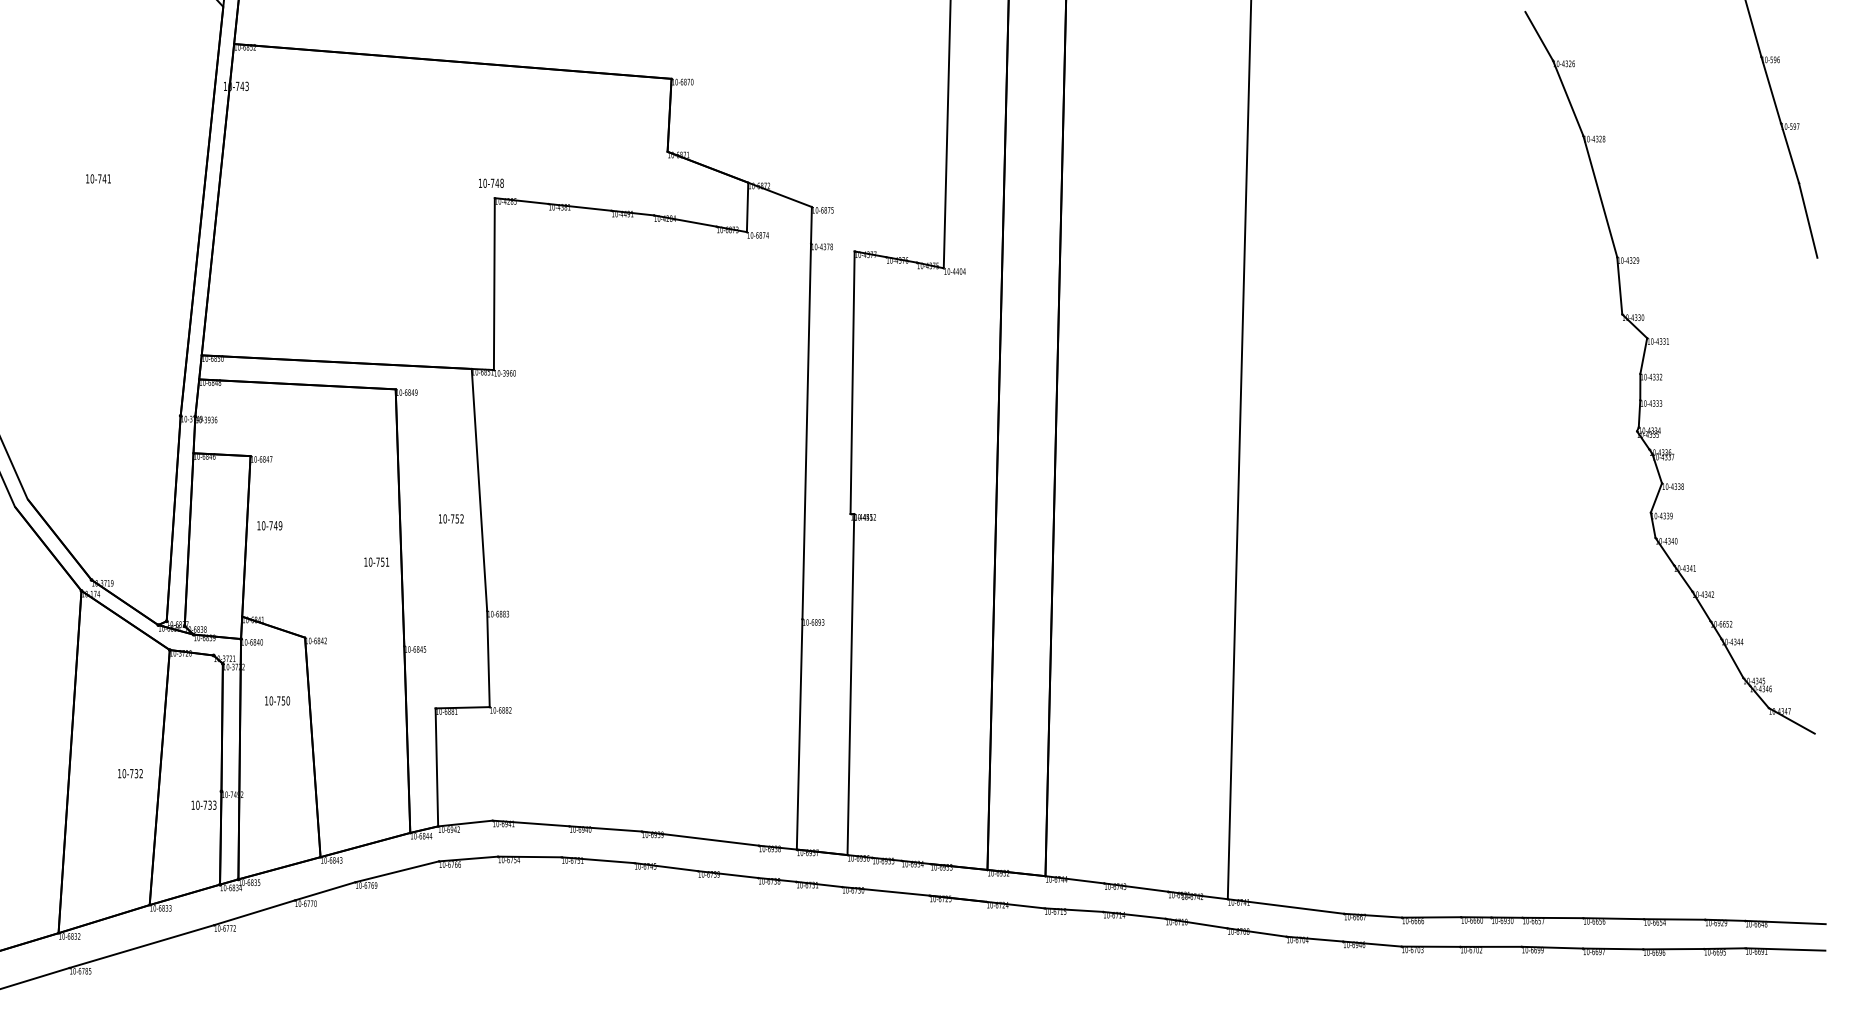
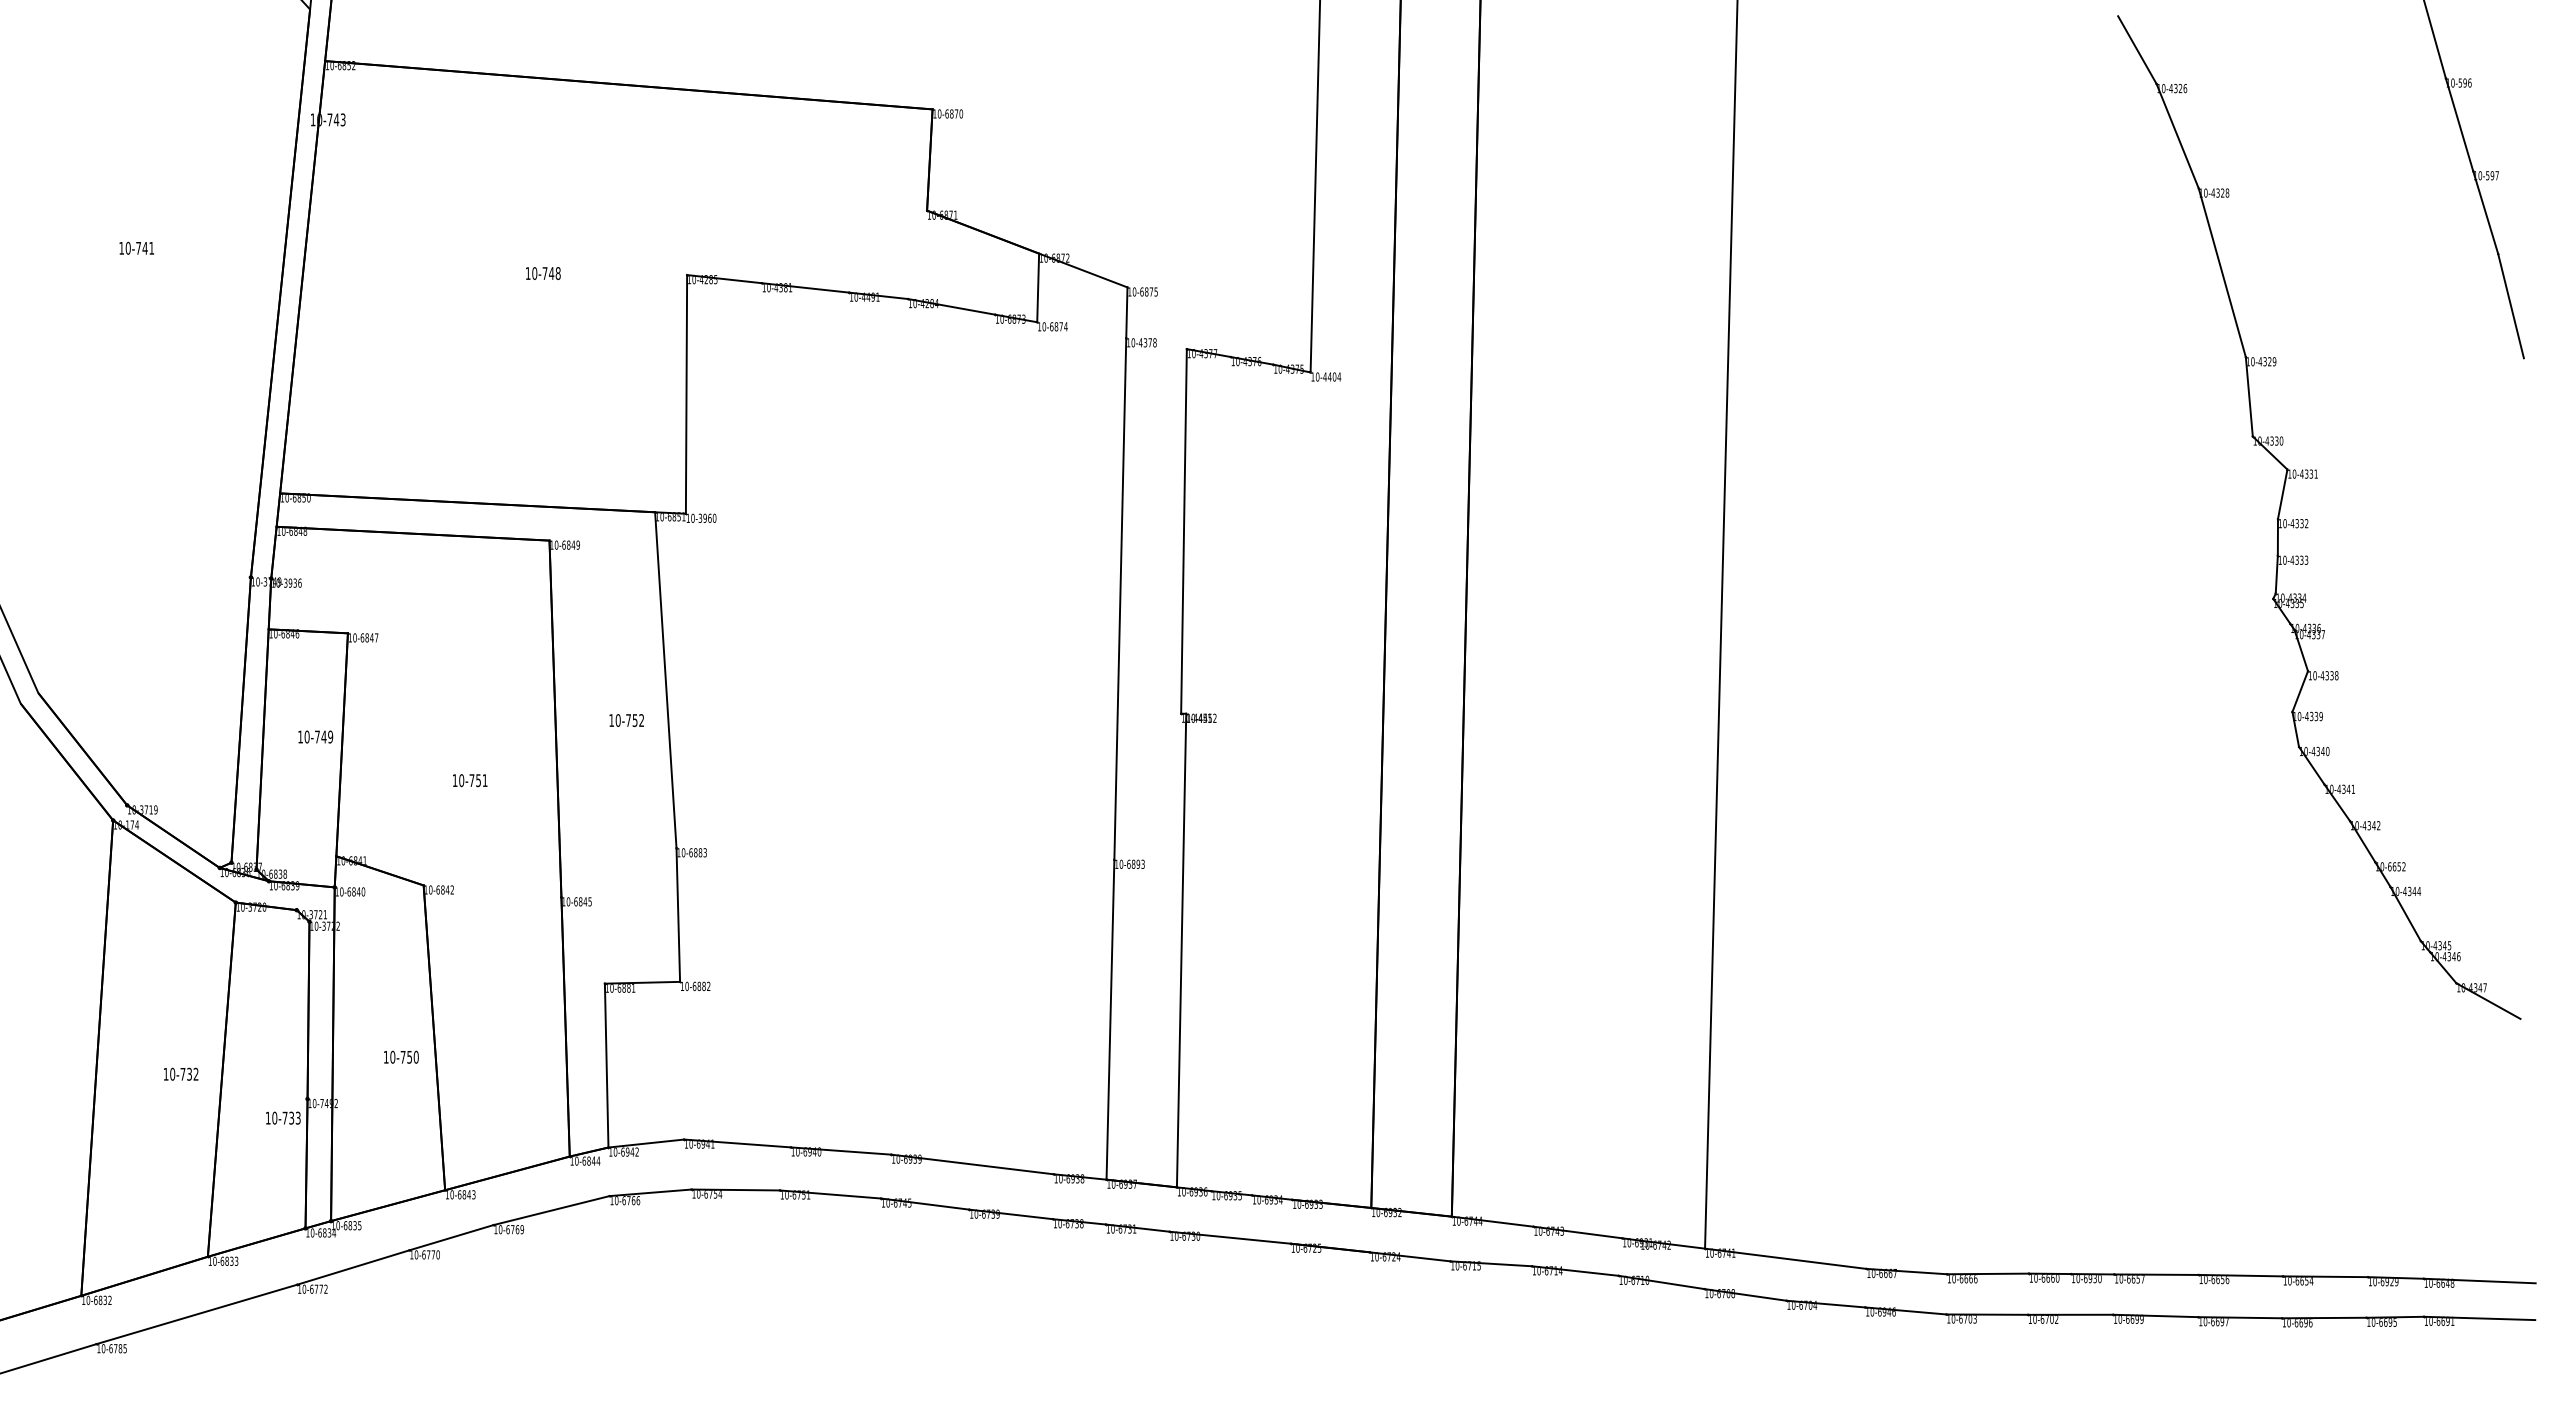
text: (491, 183) -> (543, 273), moved
text: (269, 525) -> (315, 736), moved
text: (376, 562) -> (470, 780), moved
text: (277, 700) -> (401, 1056), moved

